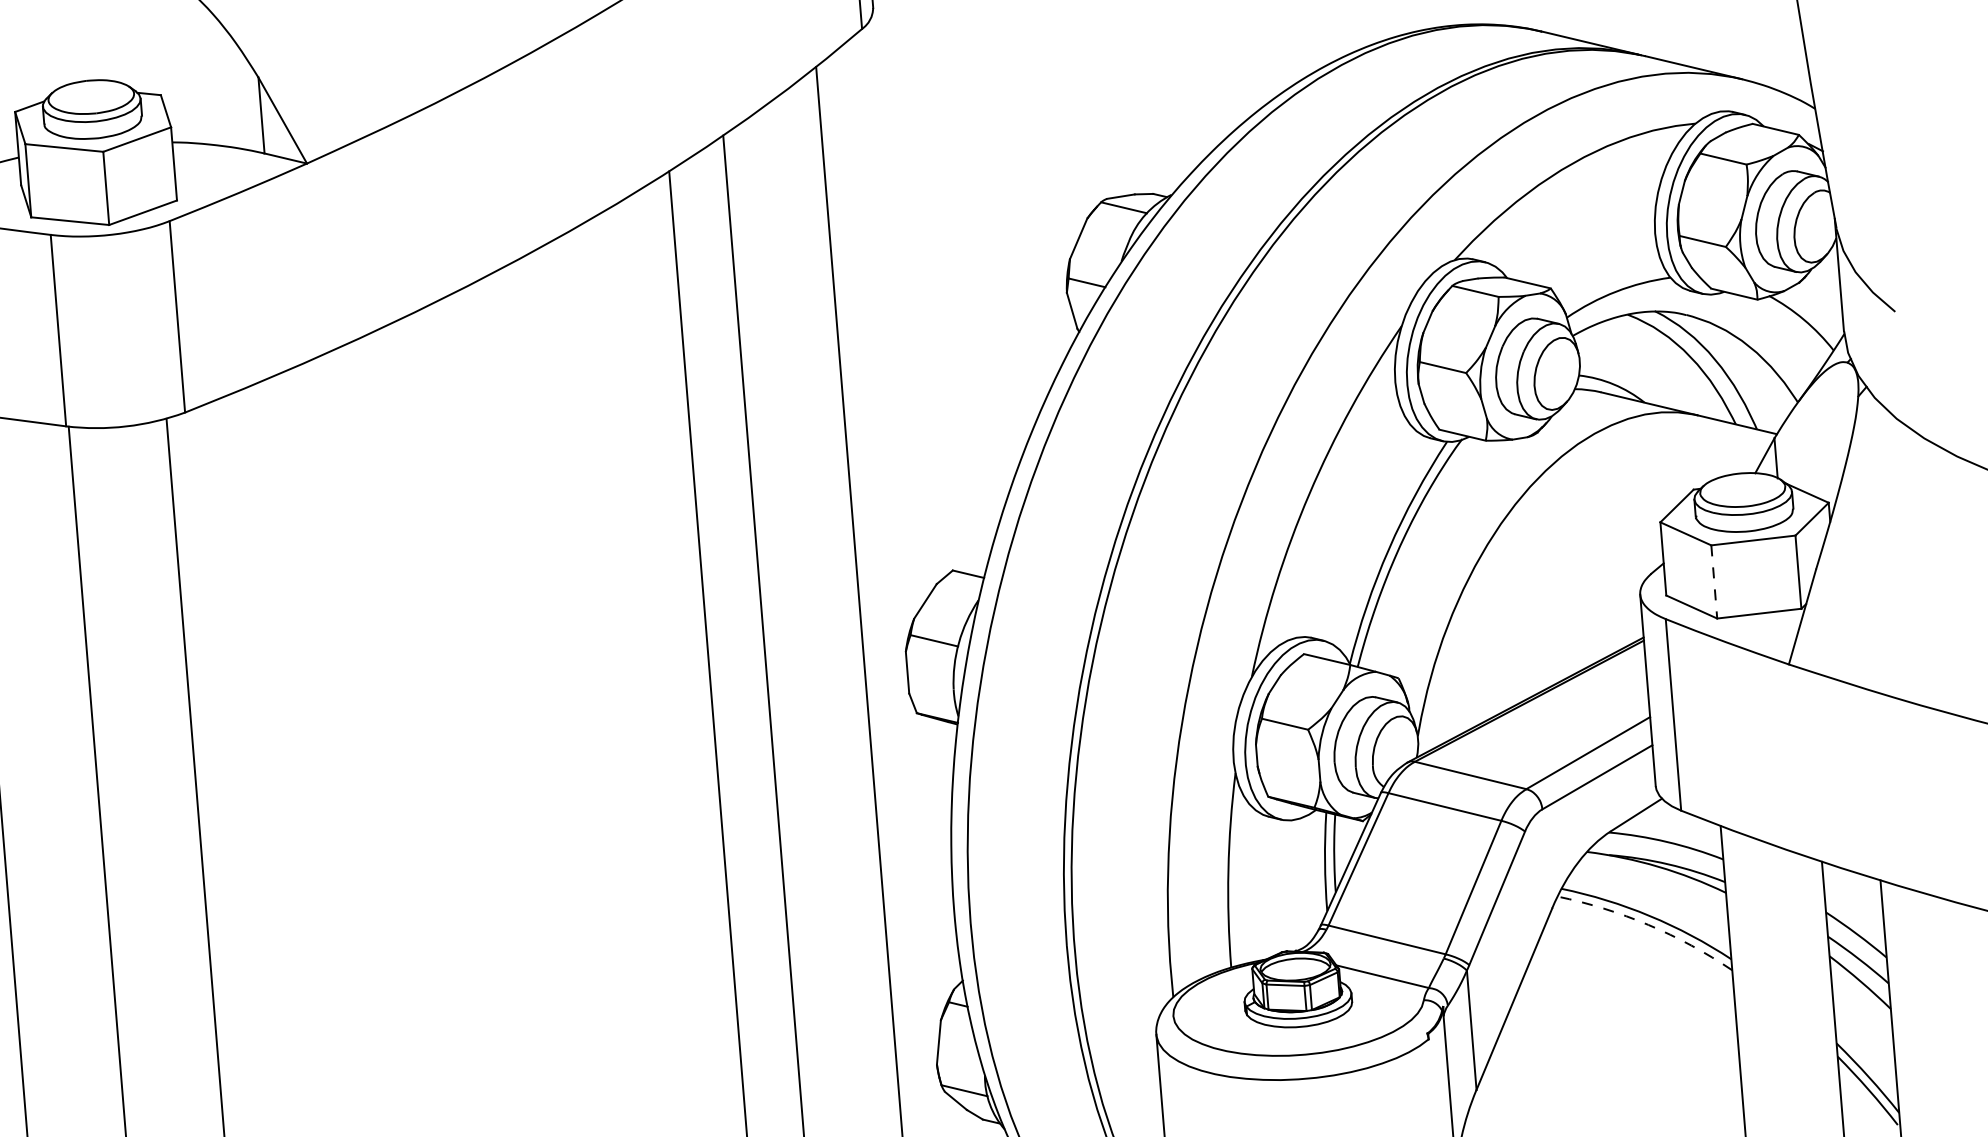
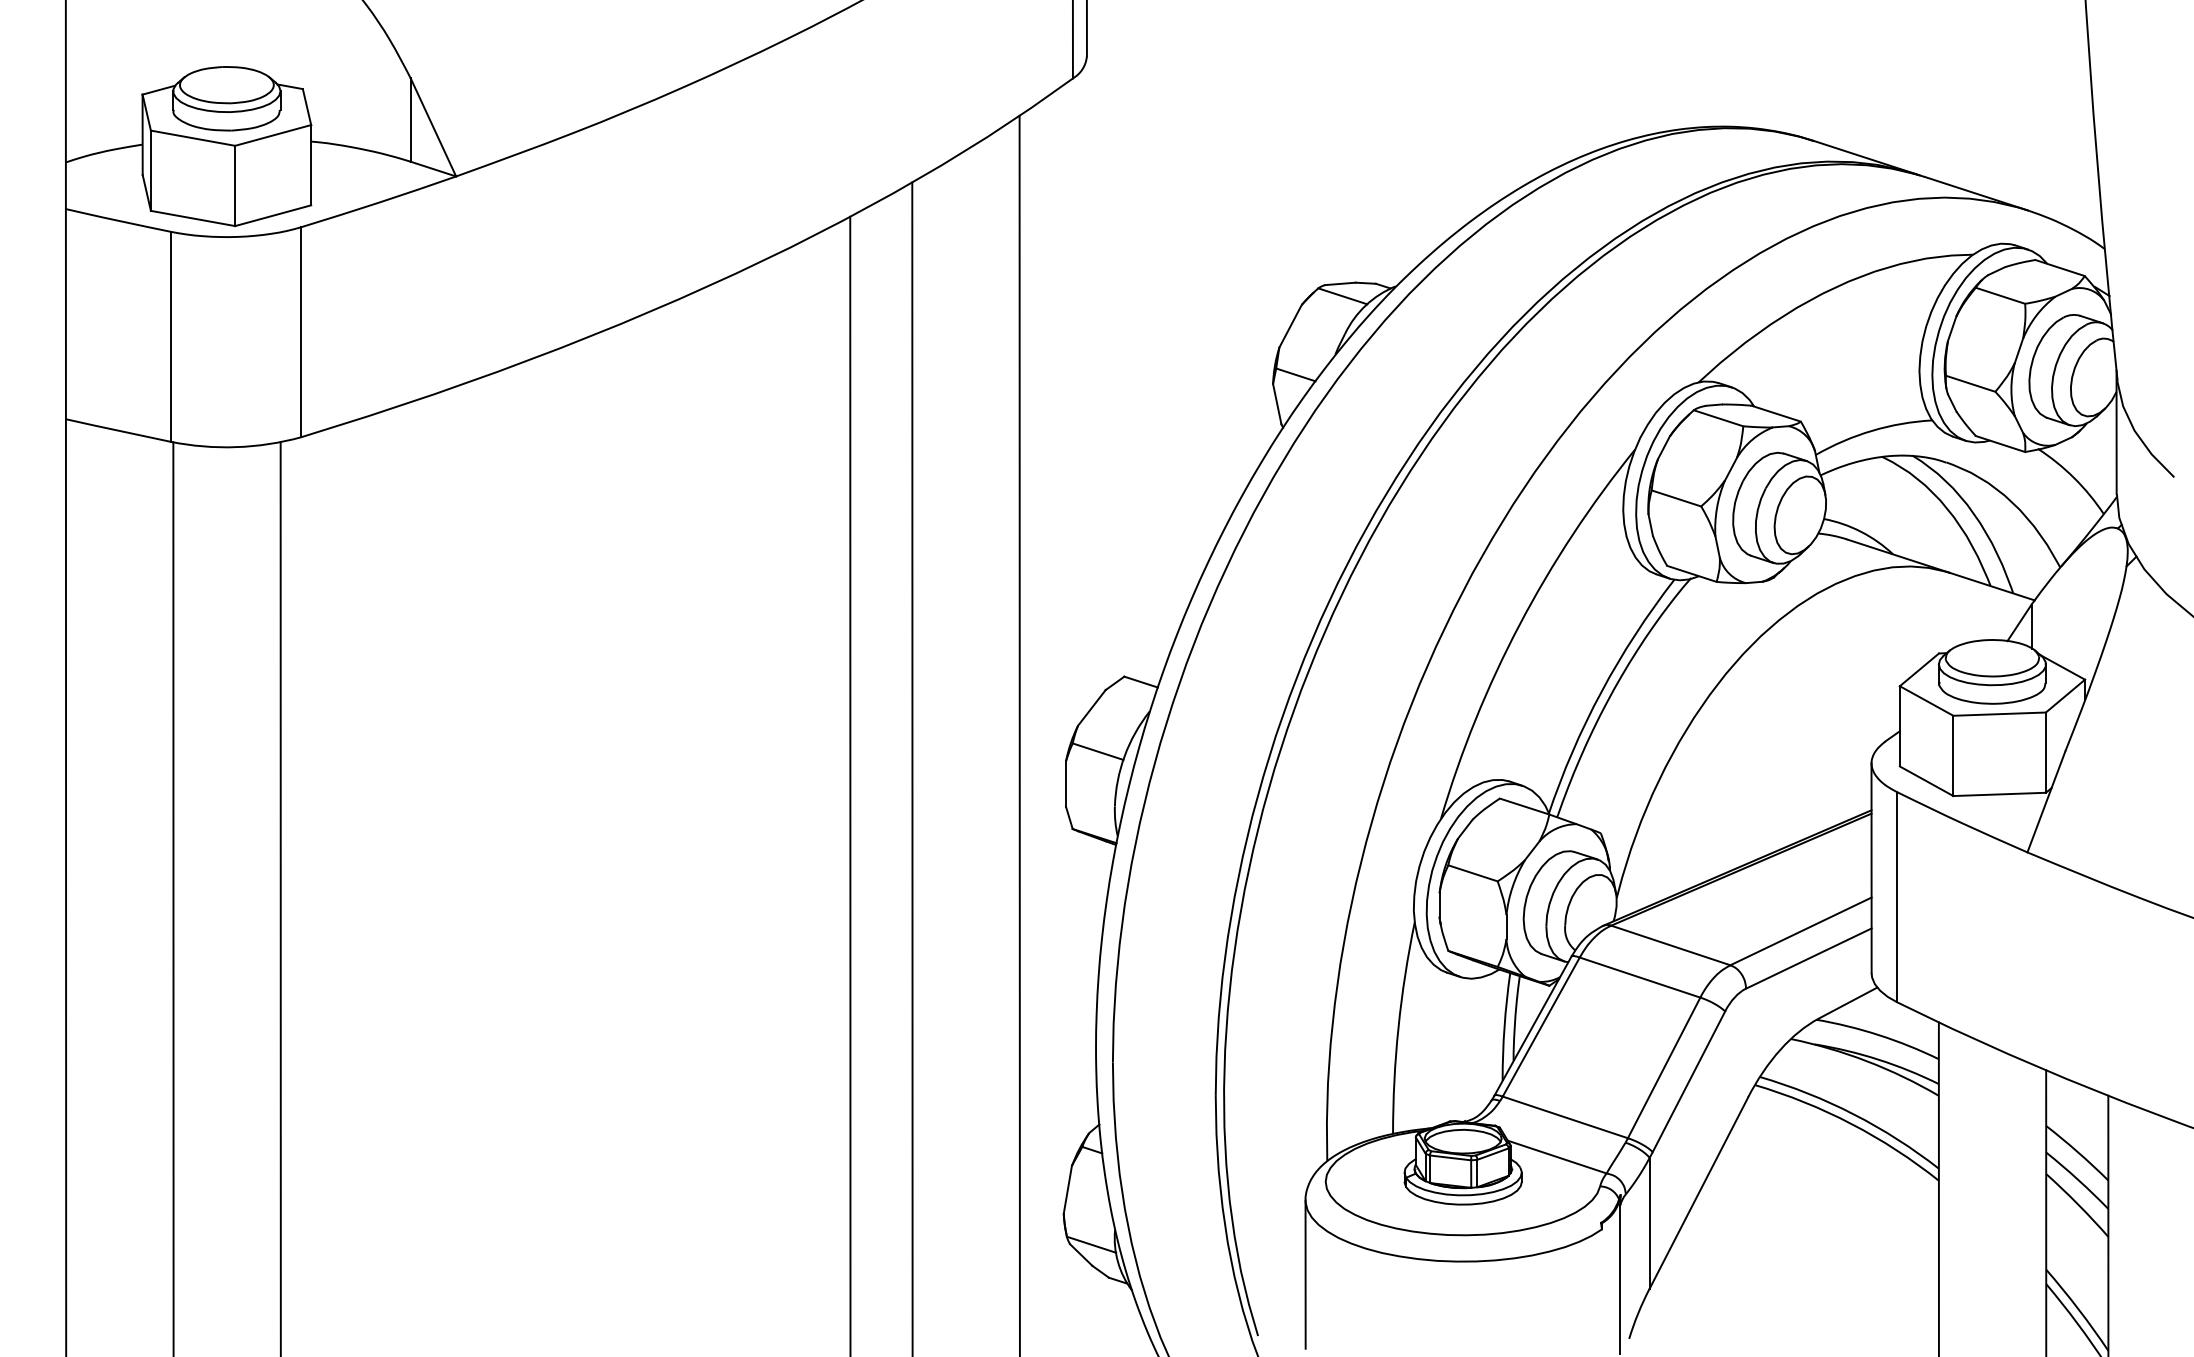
line: (1714, 582) -> (1953, 756), dashed -> solid
arc: (1648, 924) -> (1851, 1123), dashed -> solid

